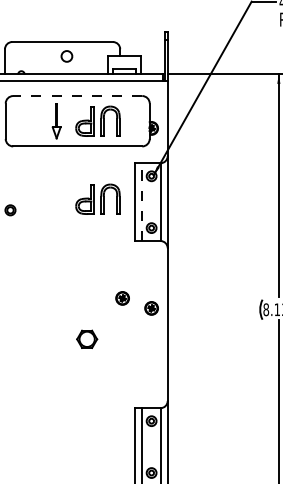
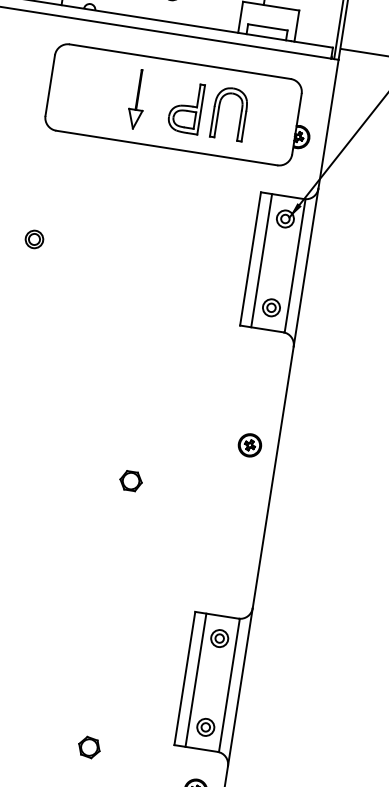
line: (77, 96) -> (179, 62), dashed -> solid
part: (97, 198) -> (186, 242), removed
line: (141, 202) -> (261, 261), dashed -> solid
part: (122, 298) -> (202, 420), removed
part: (86, 339) -> (130, 481), size x0.62

